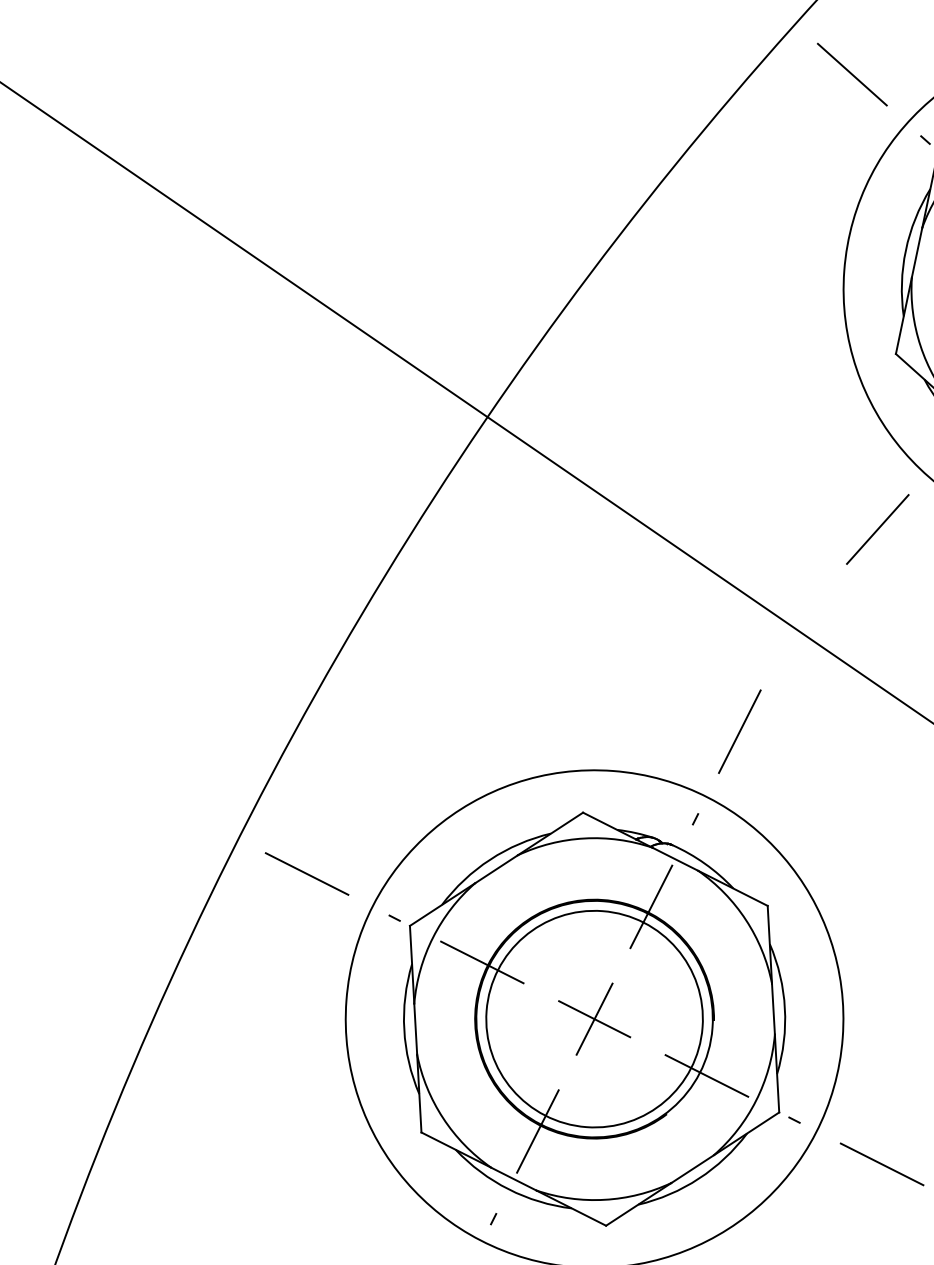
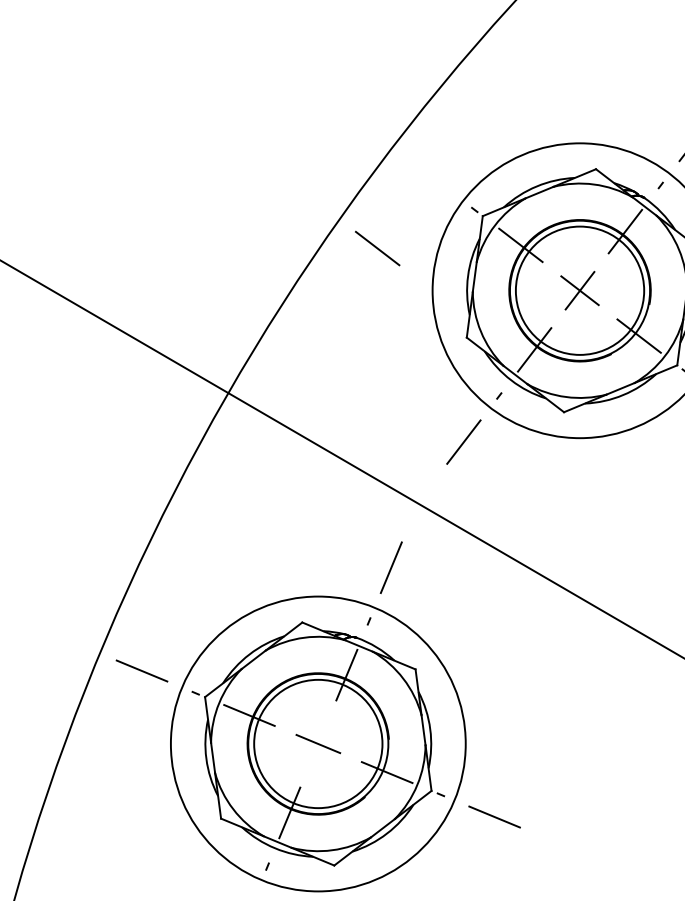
line: (852, 74) -> (377, 248), moved
line: (594, 1018) -> (318, 743), removed

